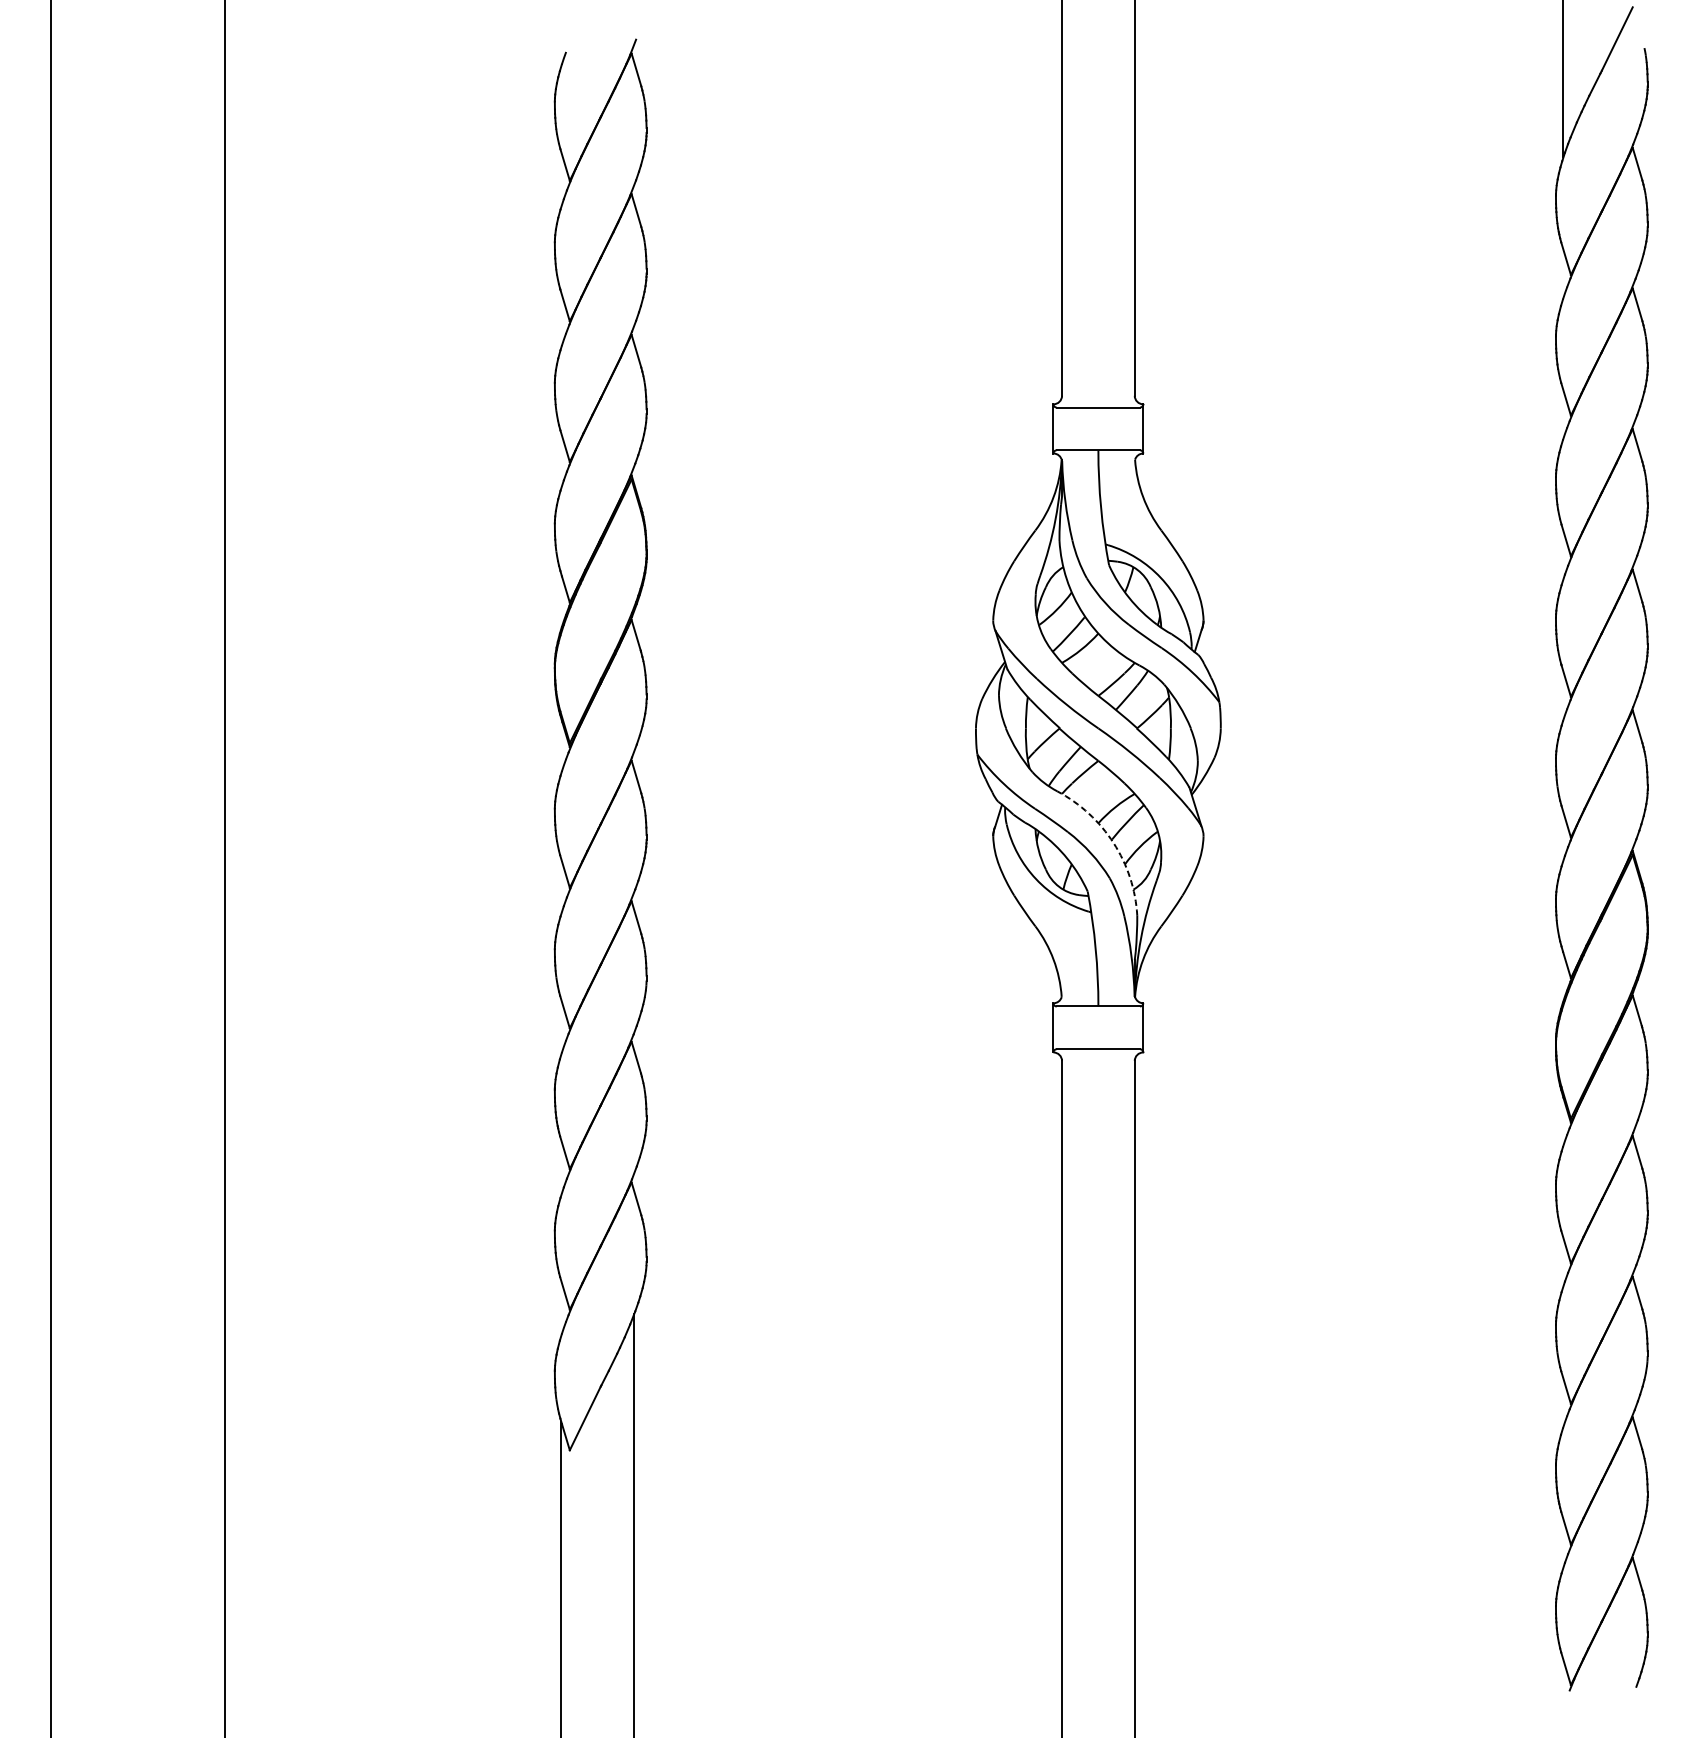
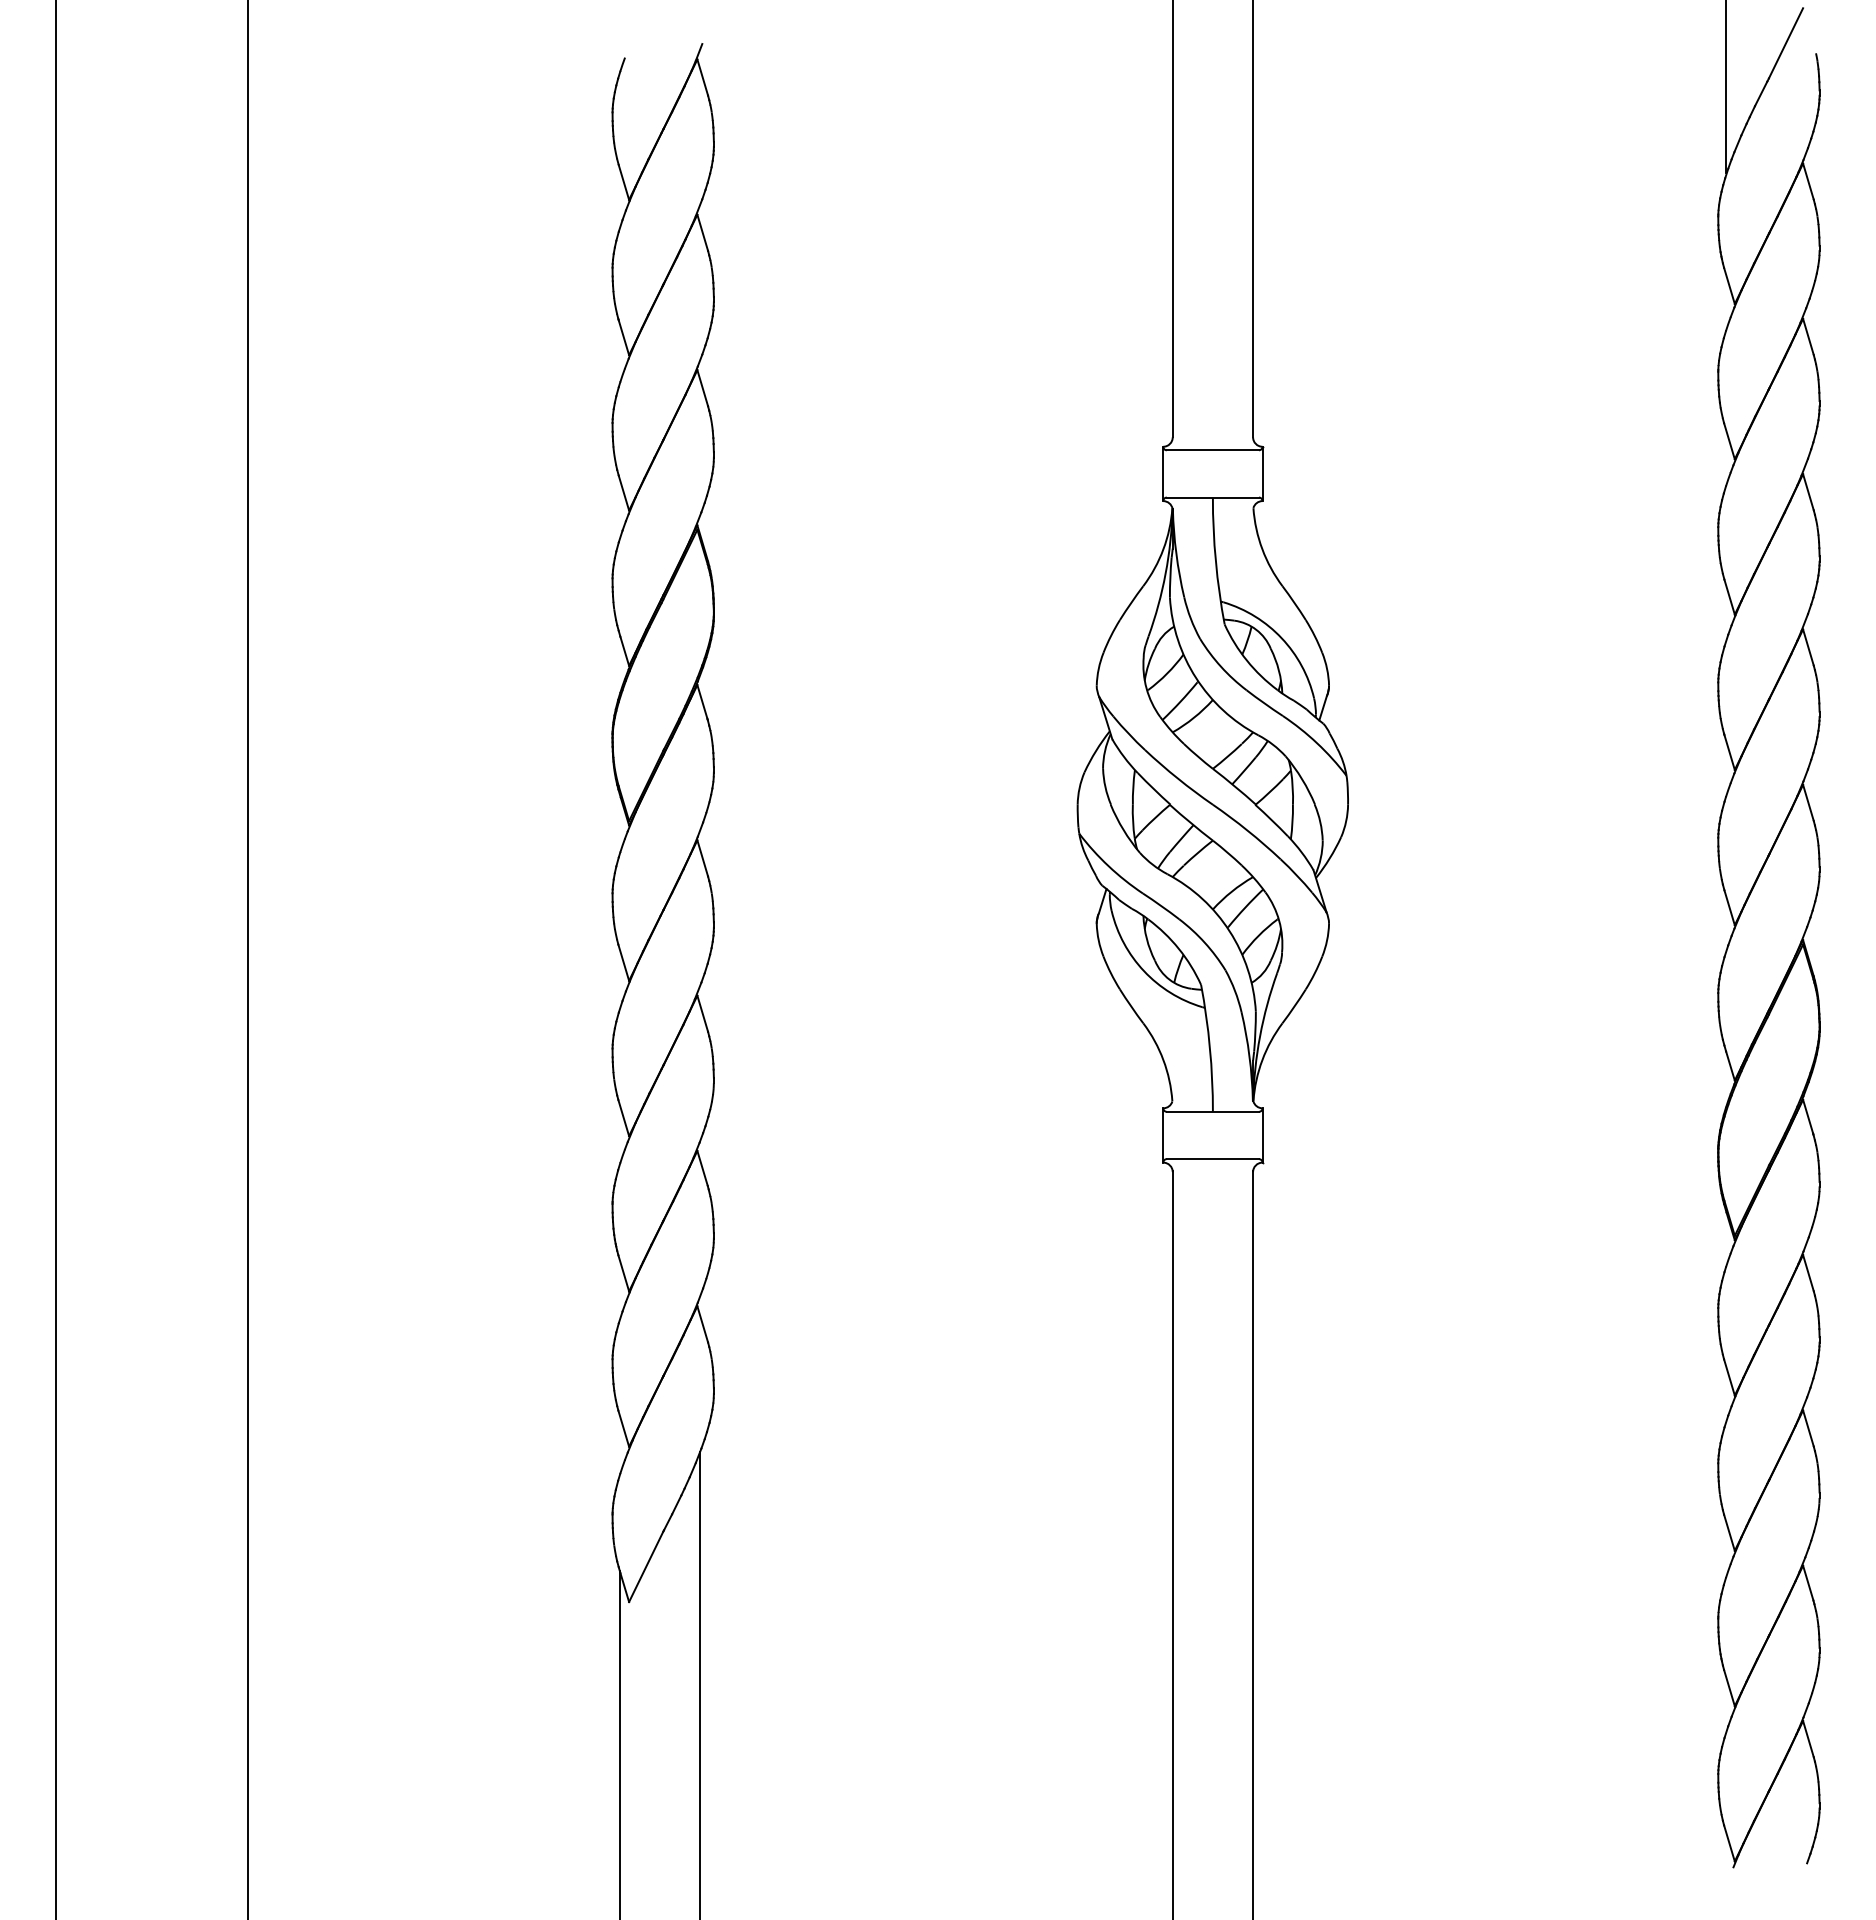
arc: (1113, 843) -> (1229, 931), dashed -> solid

